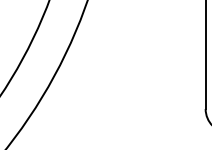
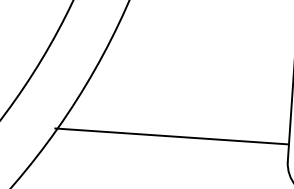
line: (122, 97) -> (171, 137), added

